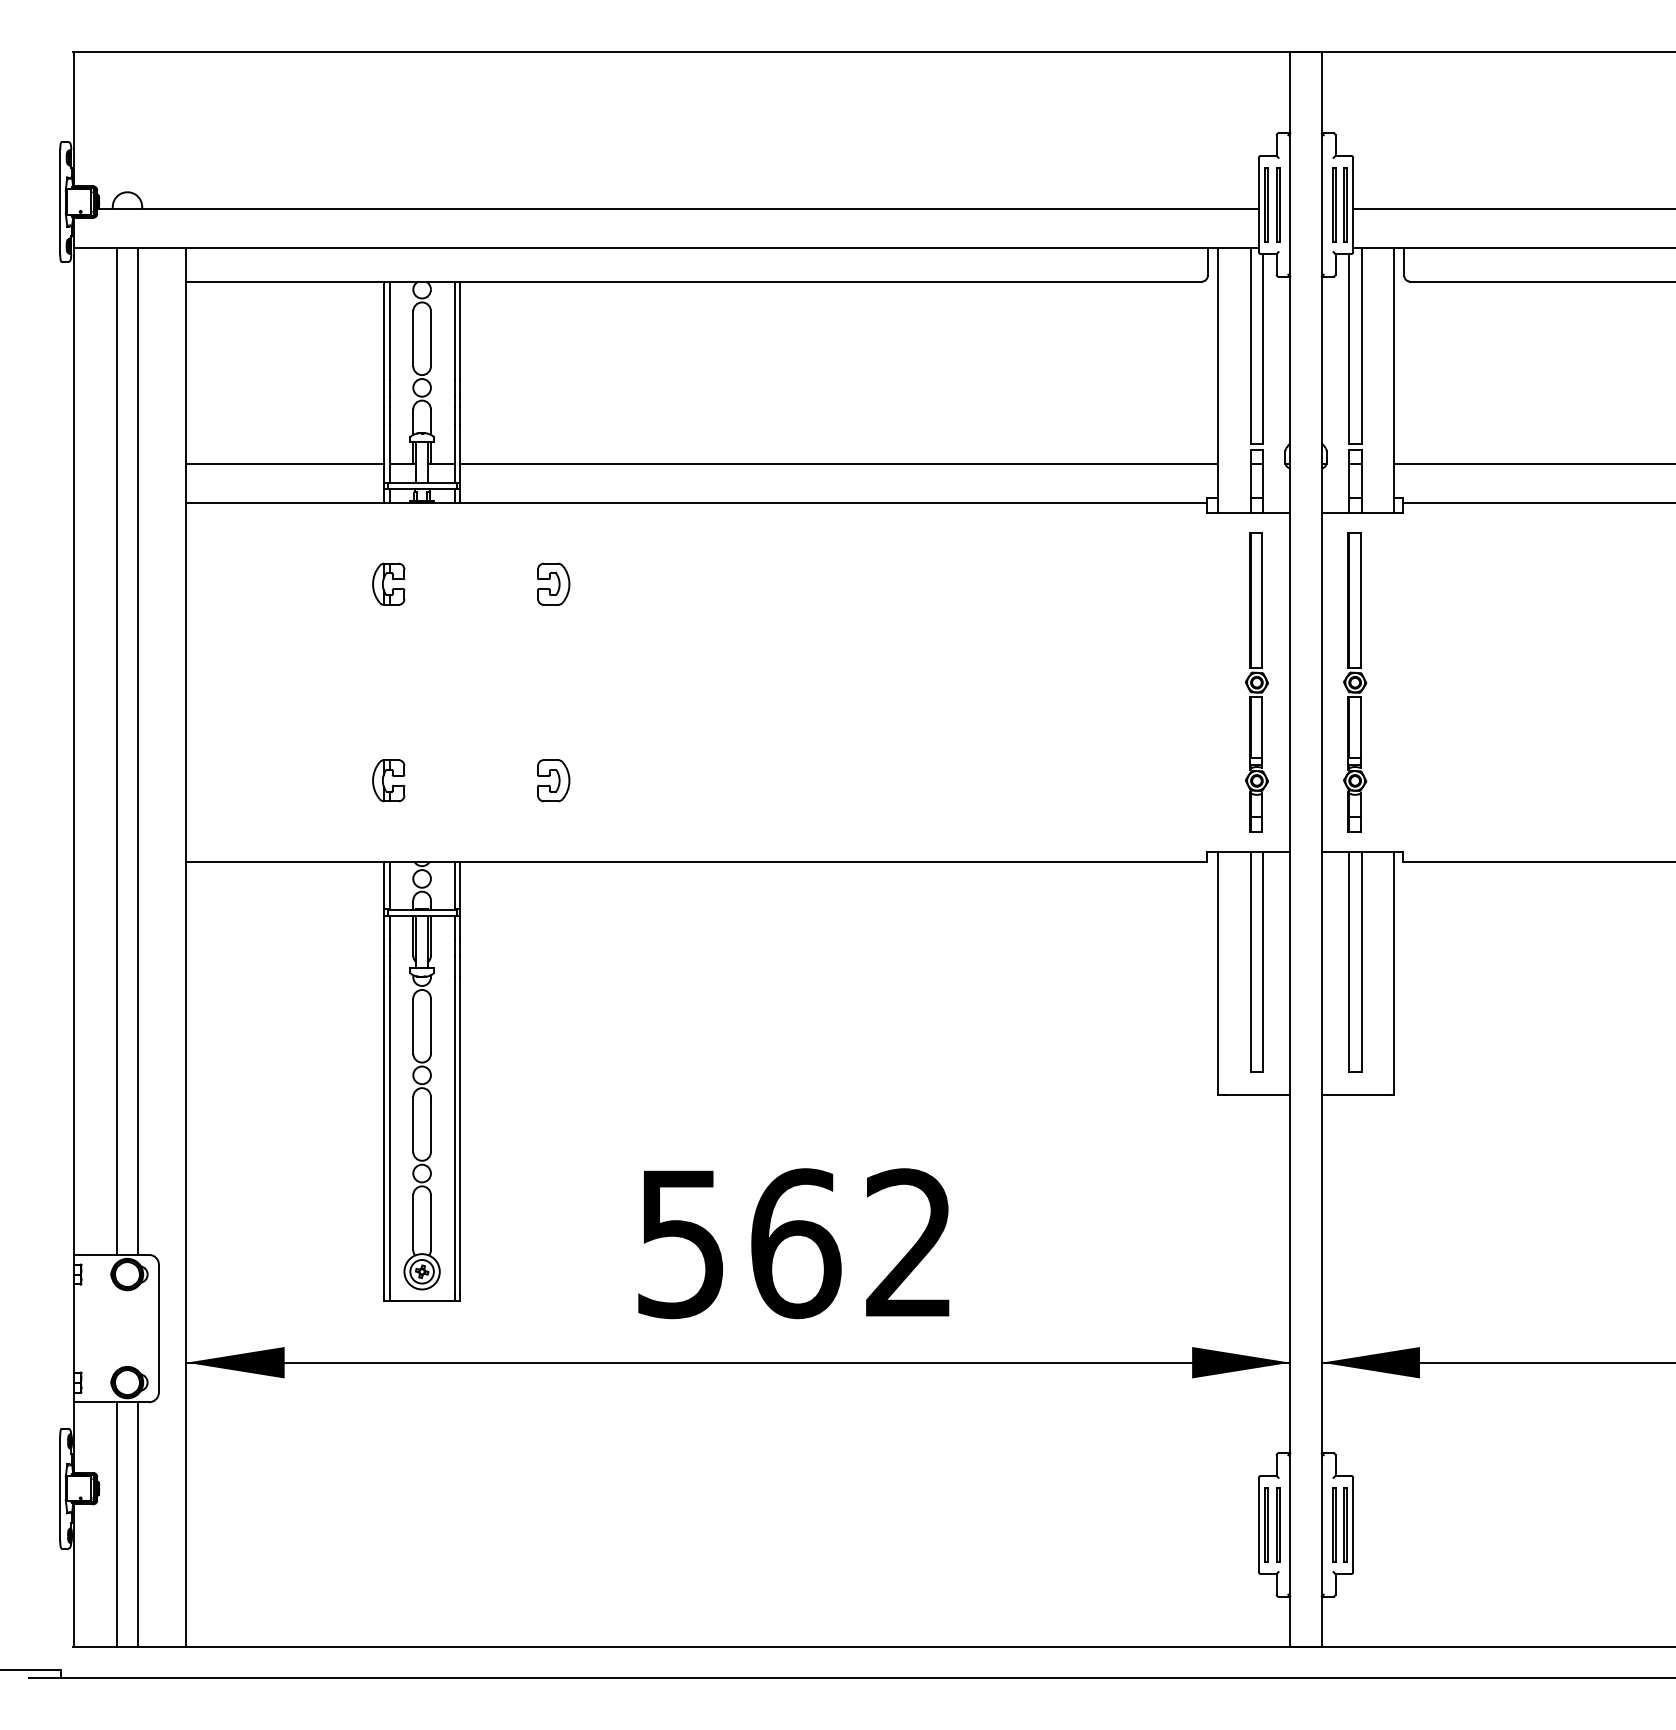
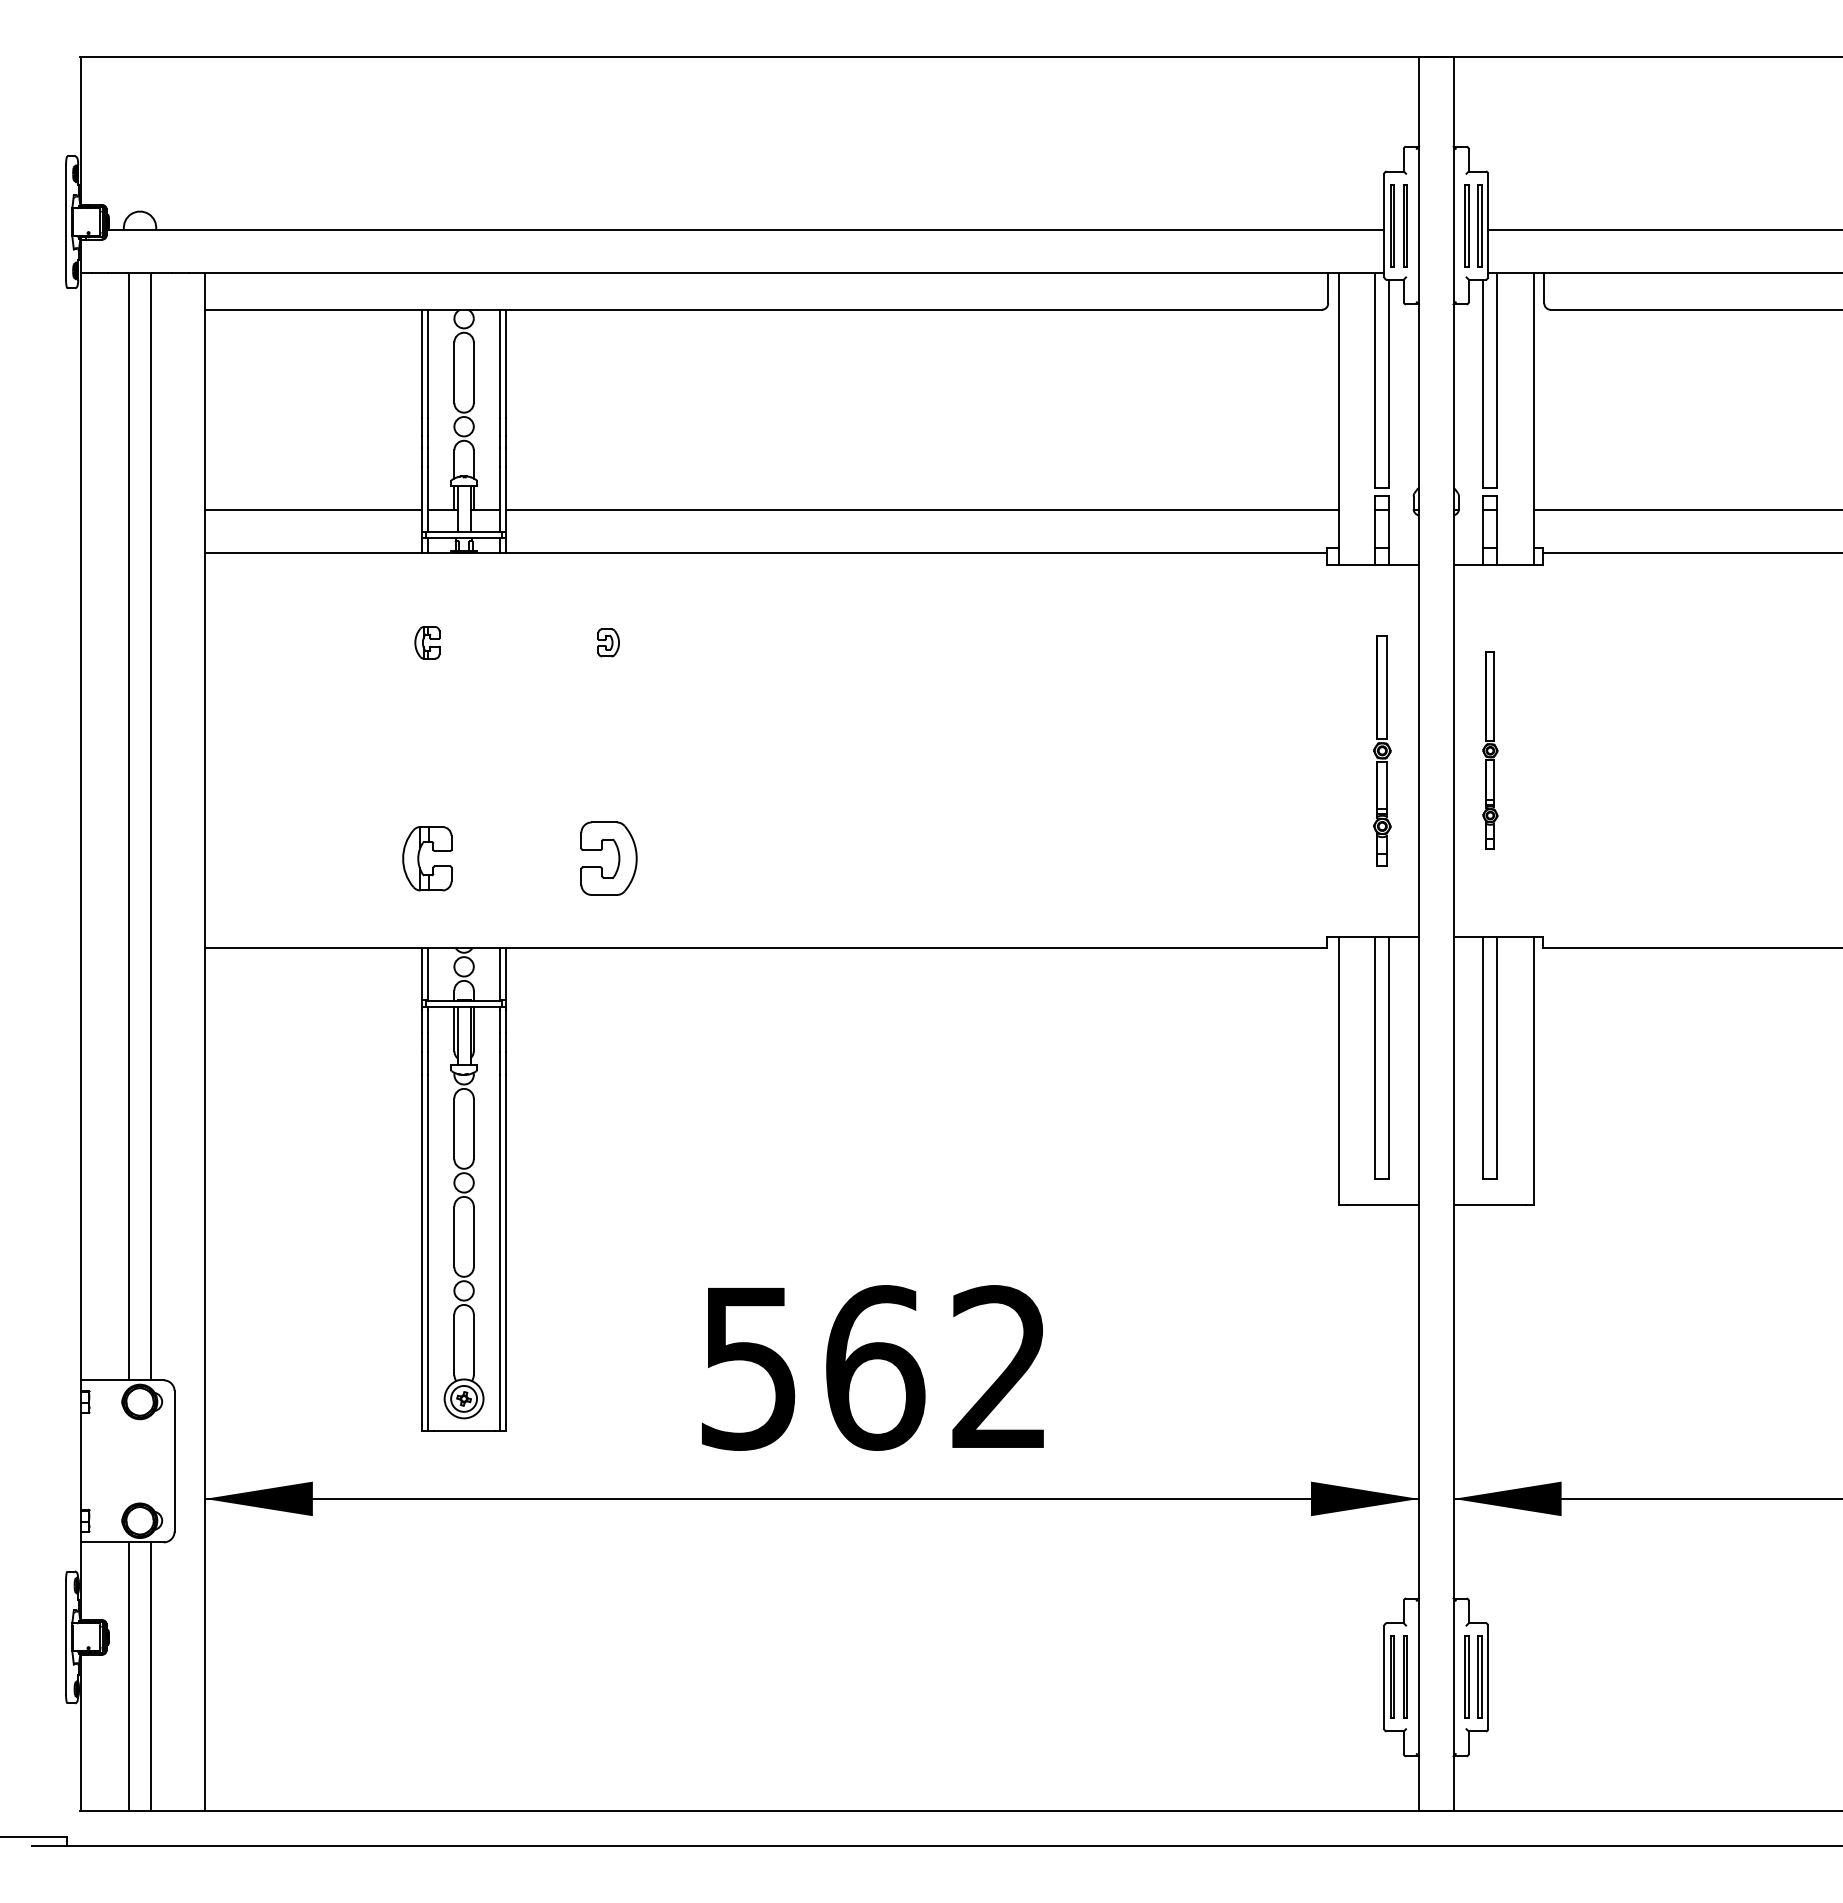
part: (388, 584) -> (427, 642), size x0.7
part: (553, 584) -> (608, 642), size x0.6
part: (1257, 682) -> (1382, 750), size x0.7
part: (1355, 682) -> (1490, 750), size x0.6
part: (388, 780) -> (427, 858), size x1.4
part: (553, 780) -> (608, 858), size x1.6

